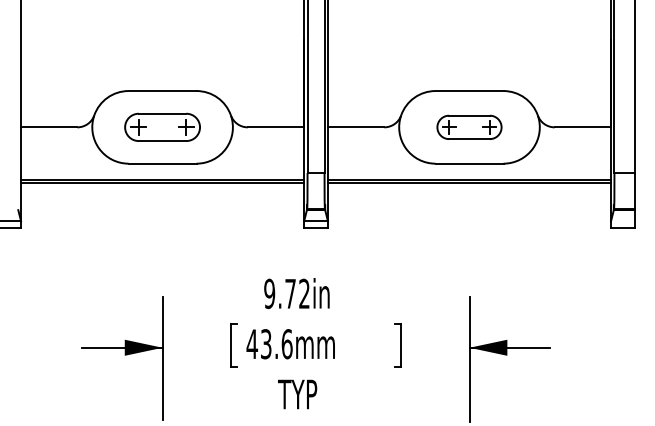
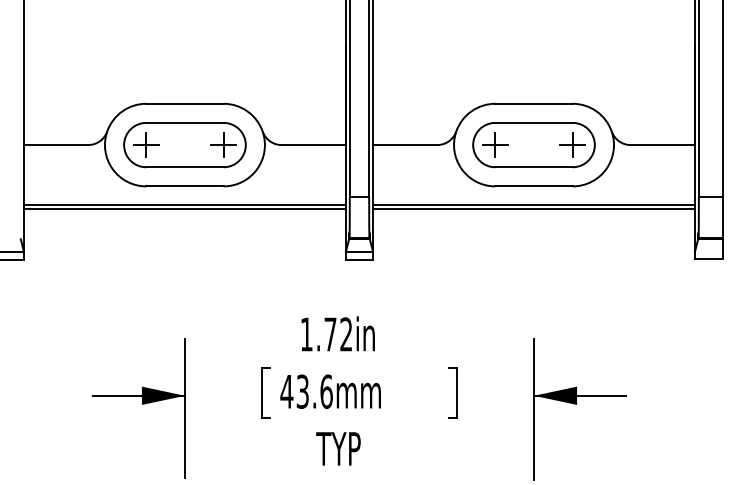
part: (162, 127) -> (184, 145), size x1.43
part: (469, 127) -> (534, 145), size x1.67
text: (269, 293) -> (306, 334), 9.72in -> 1.72in

